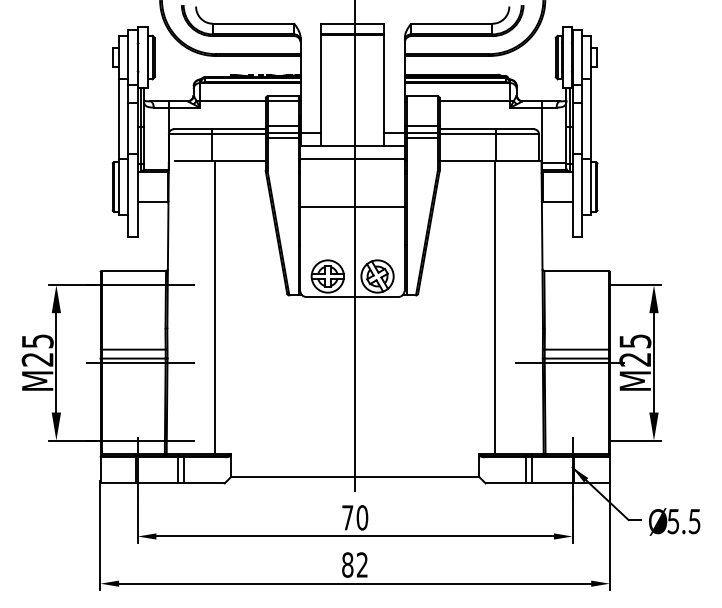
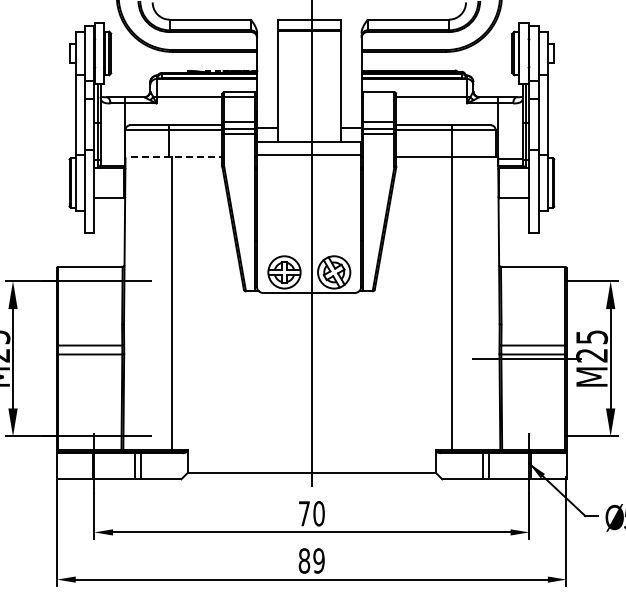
line: (220, 160) -> (177, 156), solid -> dashed
line: (352, 207) -> (309, 203), removed
line: (139, 362) -> (96, 358), removed
text: (362, 564) -> (319, 560), 82 -> 89

